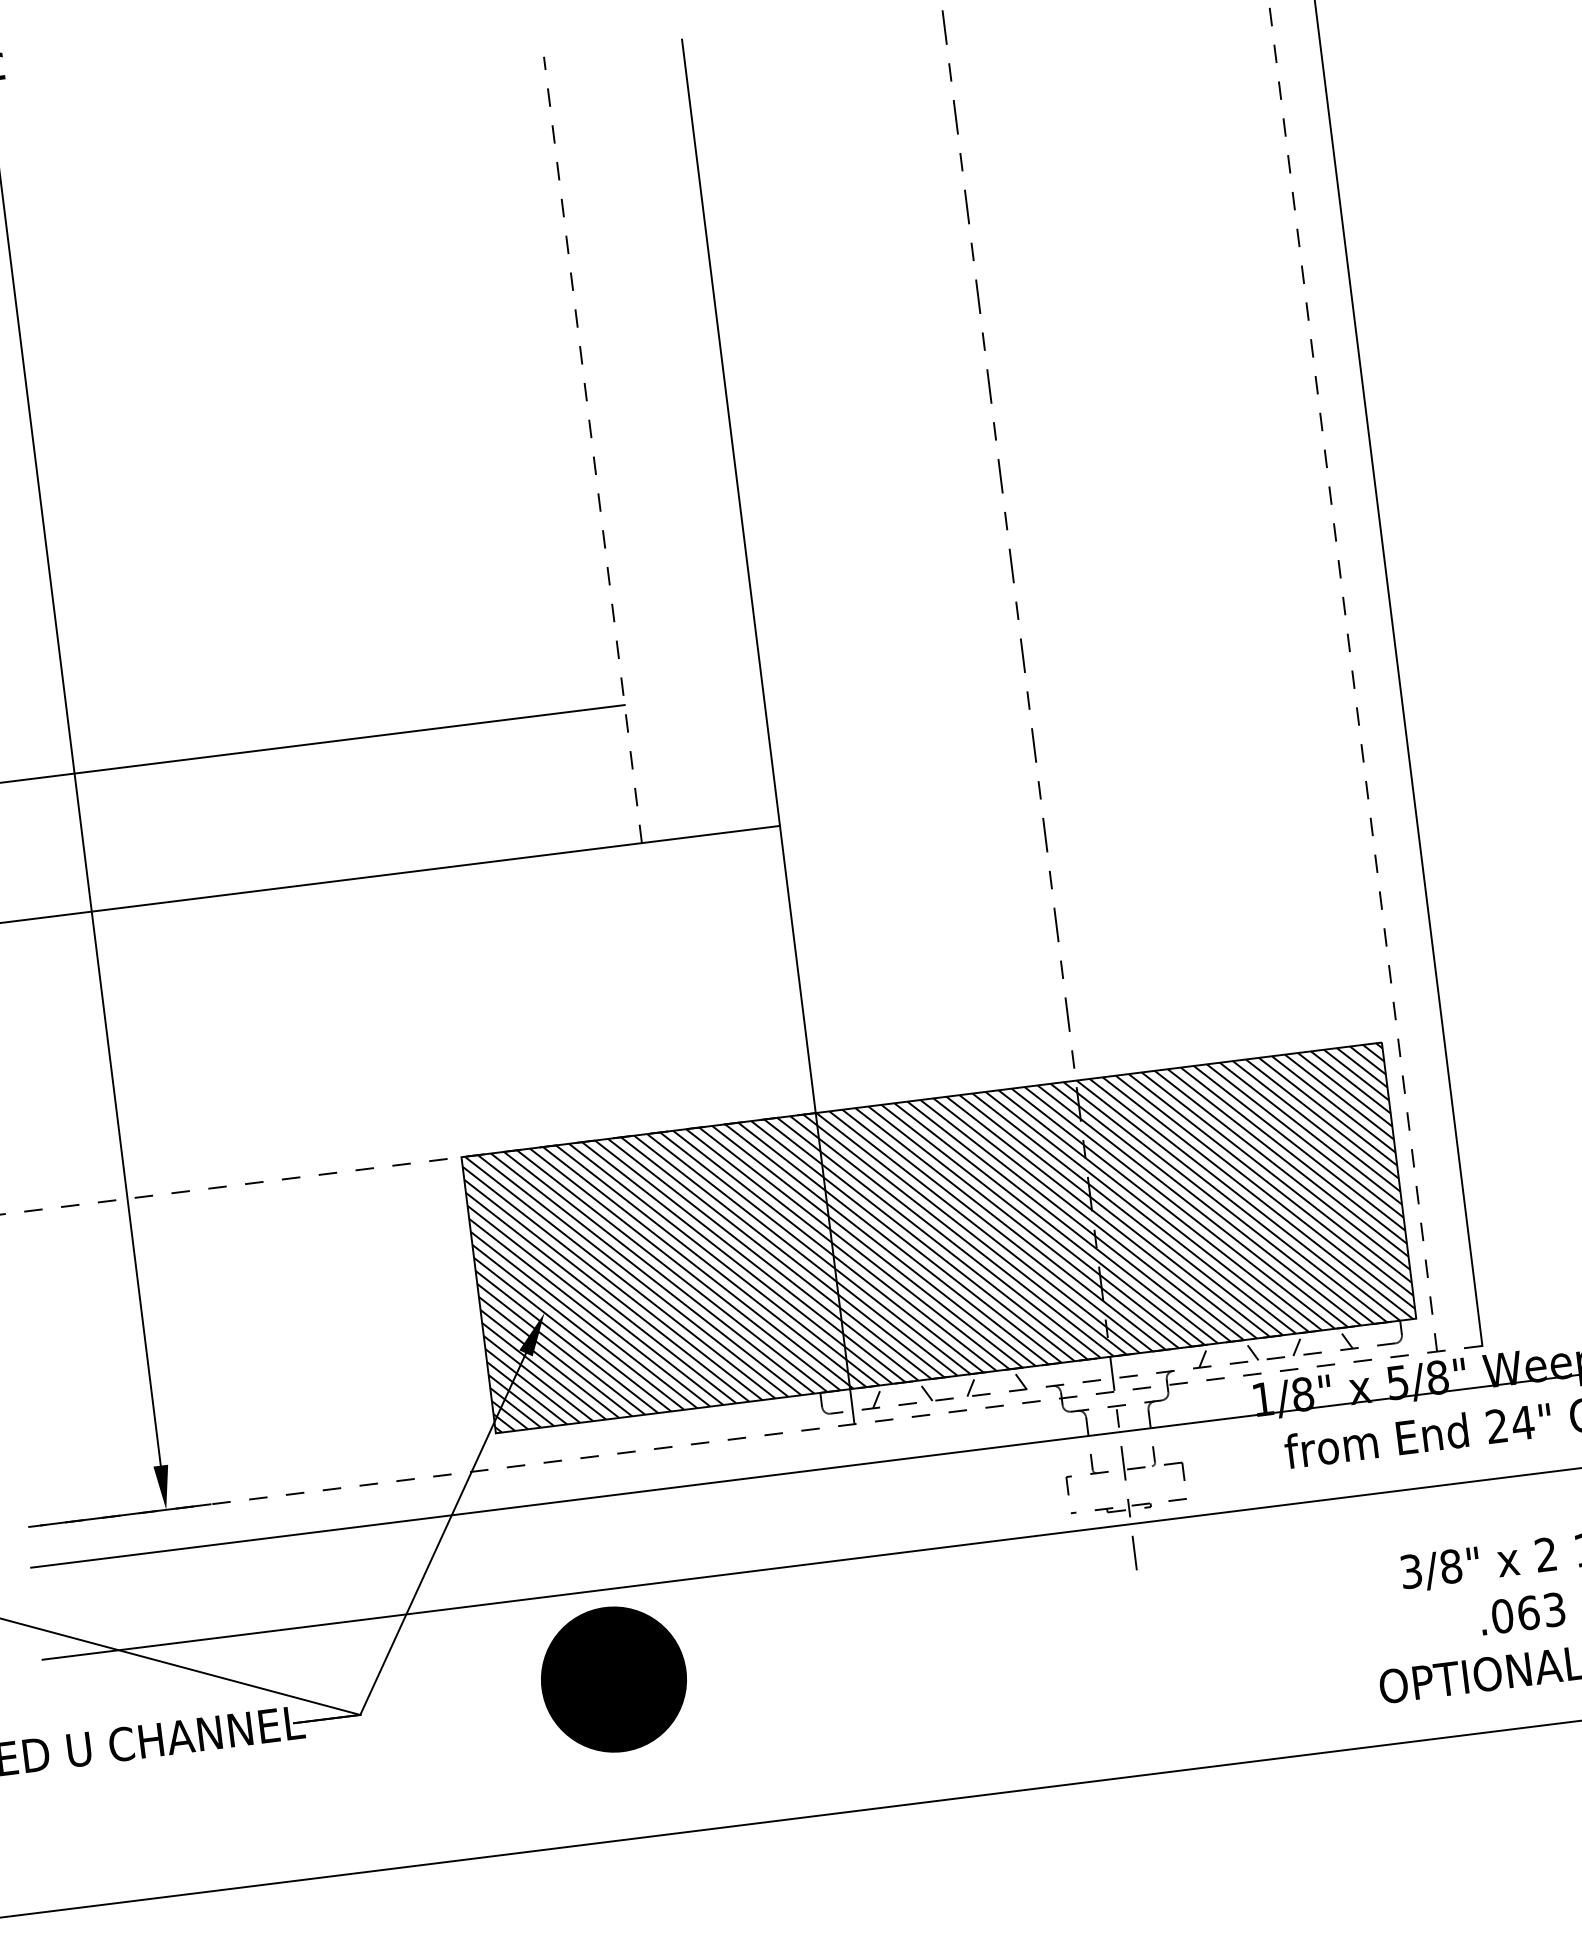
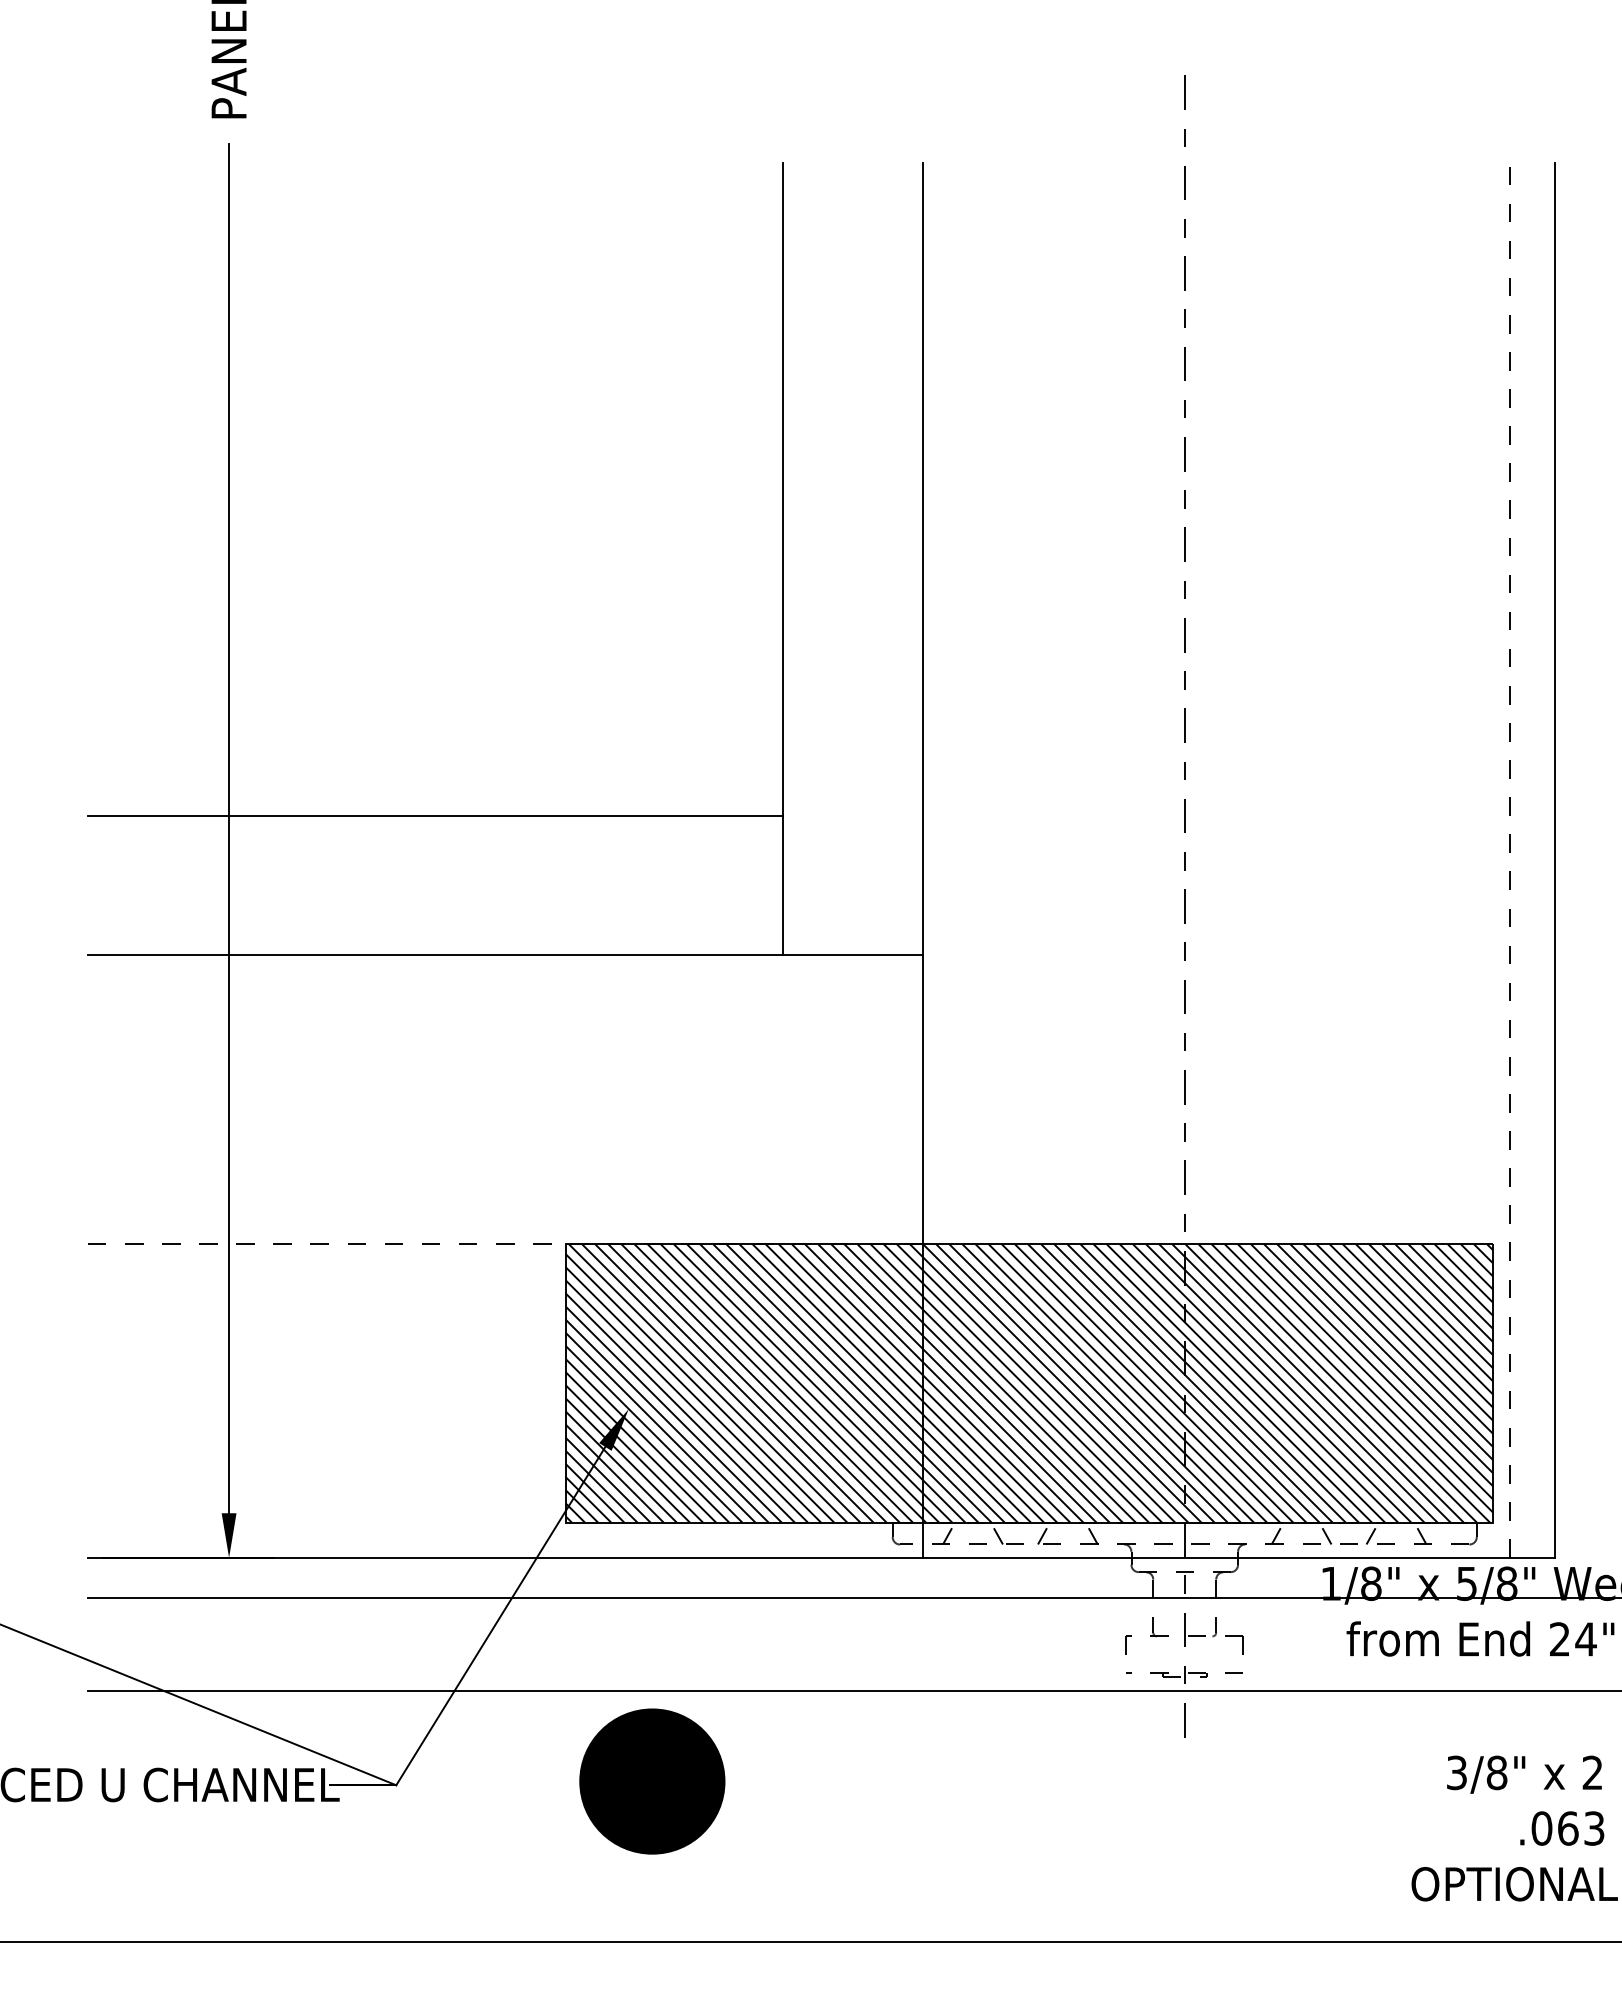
line: (592, 449) -> (783, 558), dashed -> solid
line: (754, 1436) -> (821, 1557), dashed -> solid

